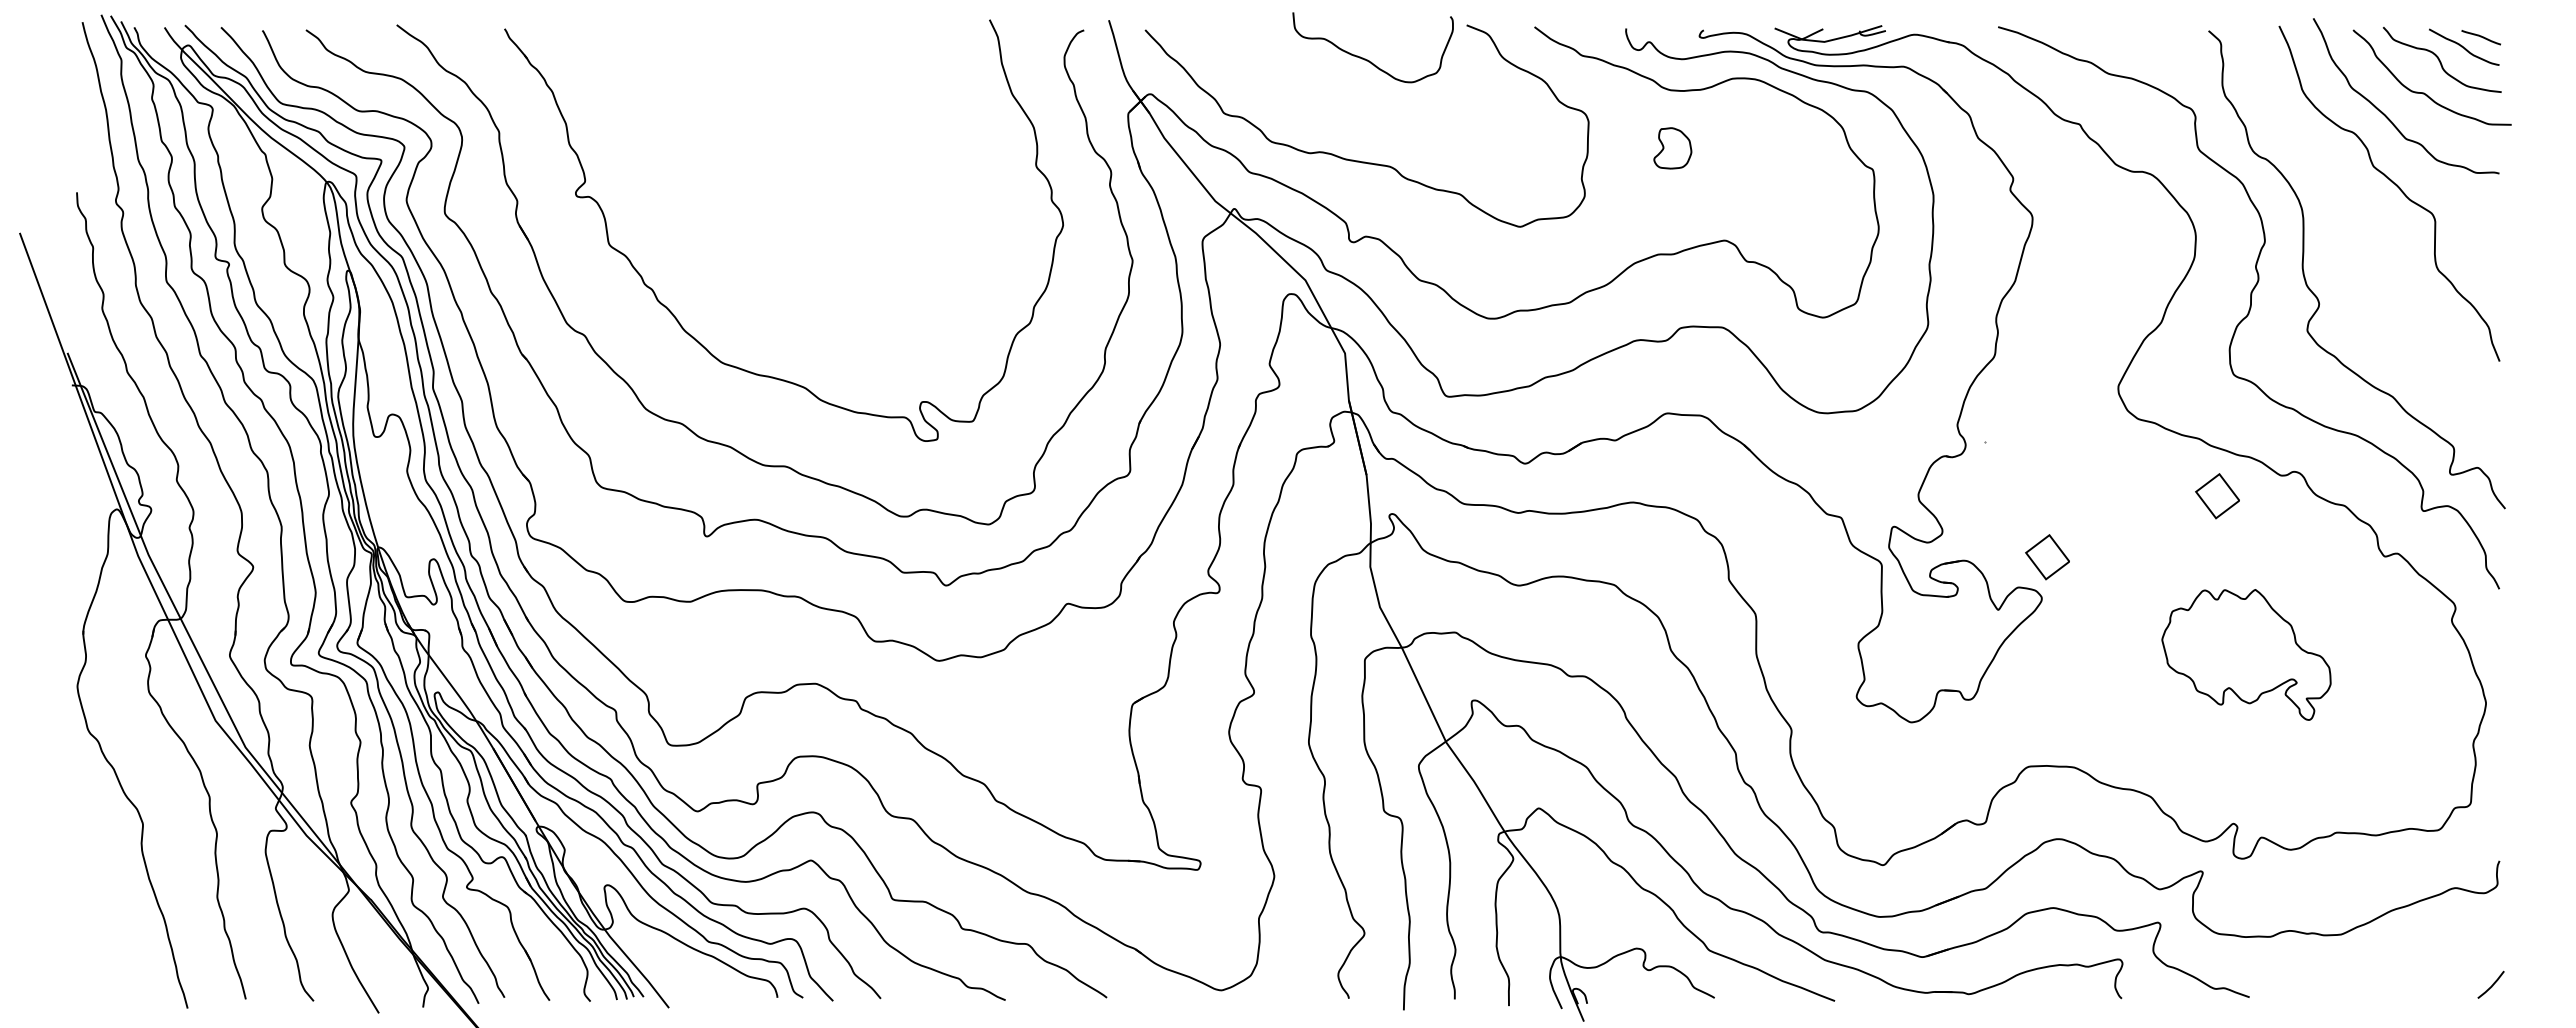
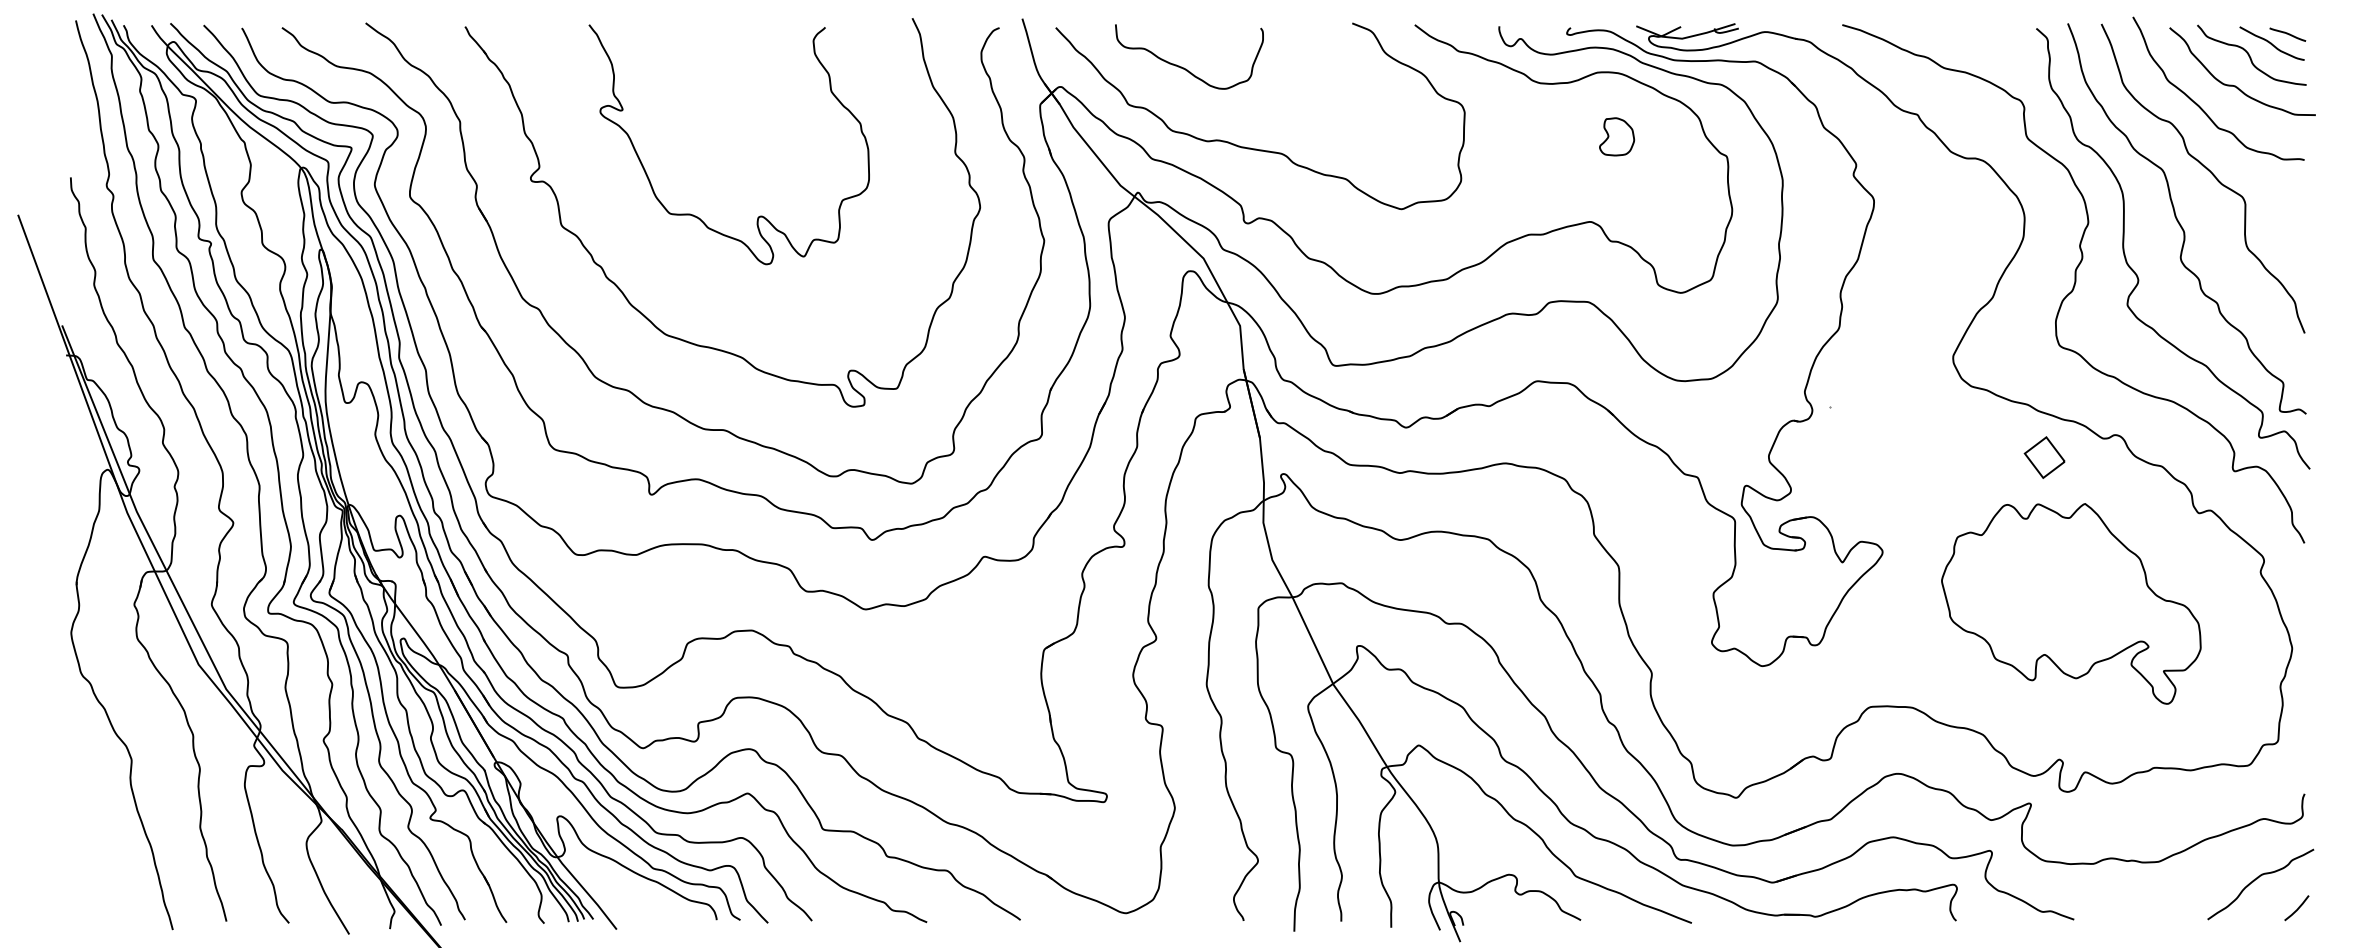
curve: (1367, 59) -> (1184, 67), moved
part: (1672, 148) -> (1616, 136), moved
curve: (823, 234) -> (759, 216), added
curve: (2364, 241) -> (2180, 222), added
part: (2047, 557) -> (1887, 514), removed
part: (2246, 654) -> (2071, 603), size x1.67
curve: (2448, 953) -> (2257, 879), added

